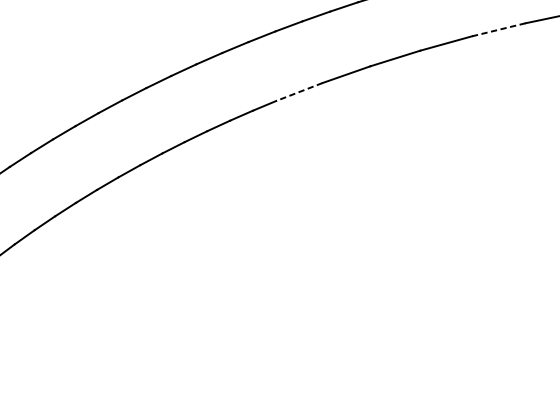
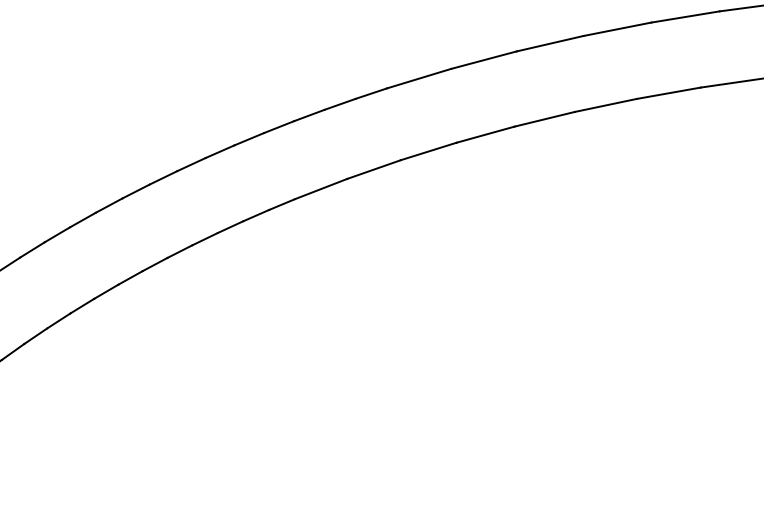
line: (498, 30) -> (544, 119), dashed -> solid
line: (298, 92) -> (320, 189), dashed -> solid

